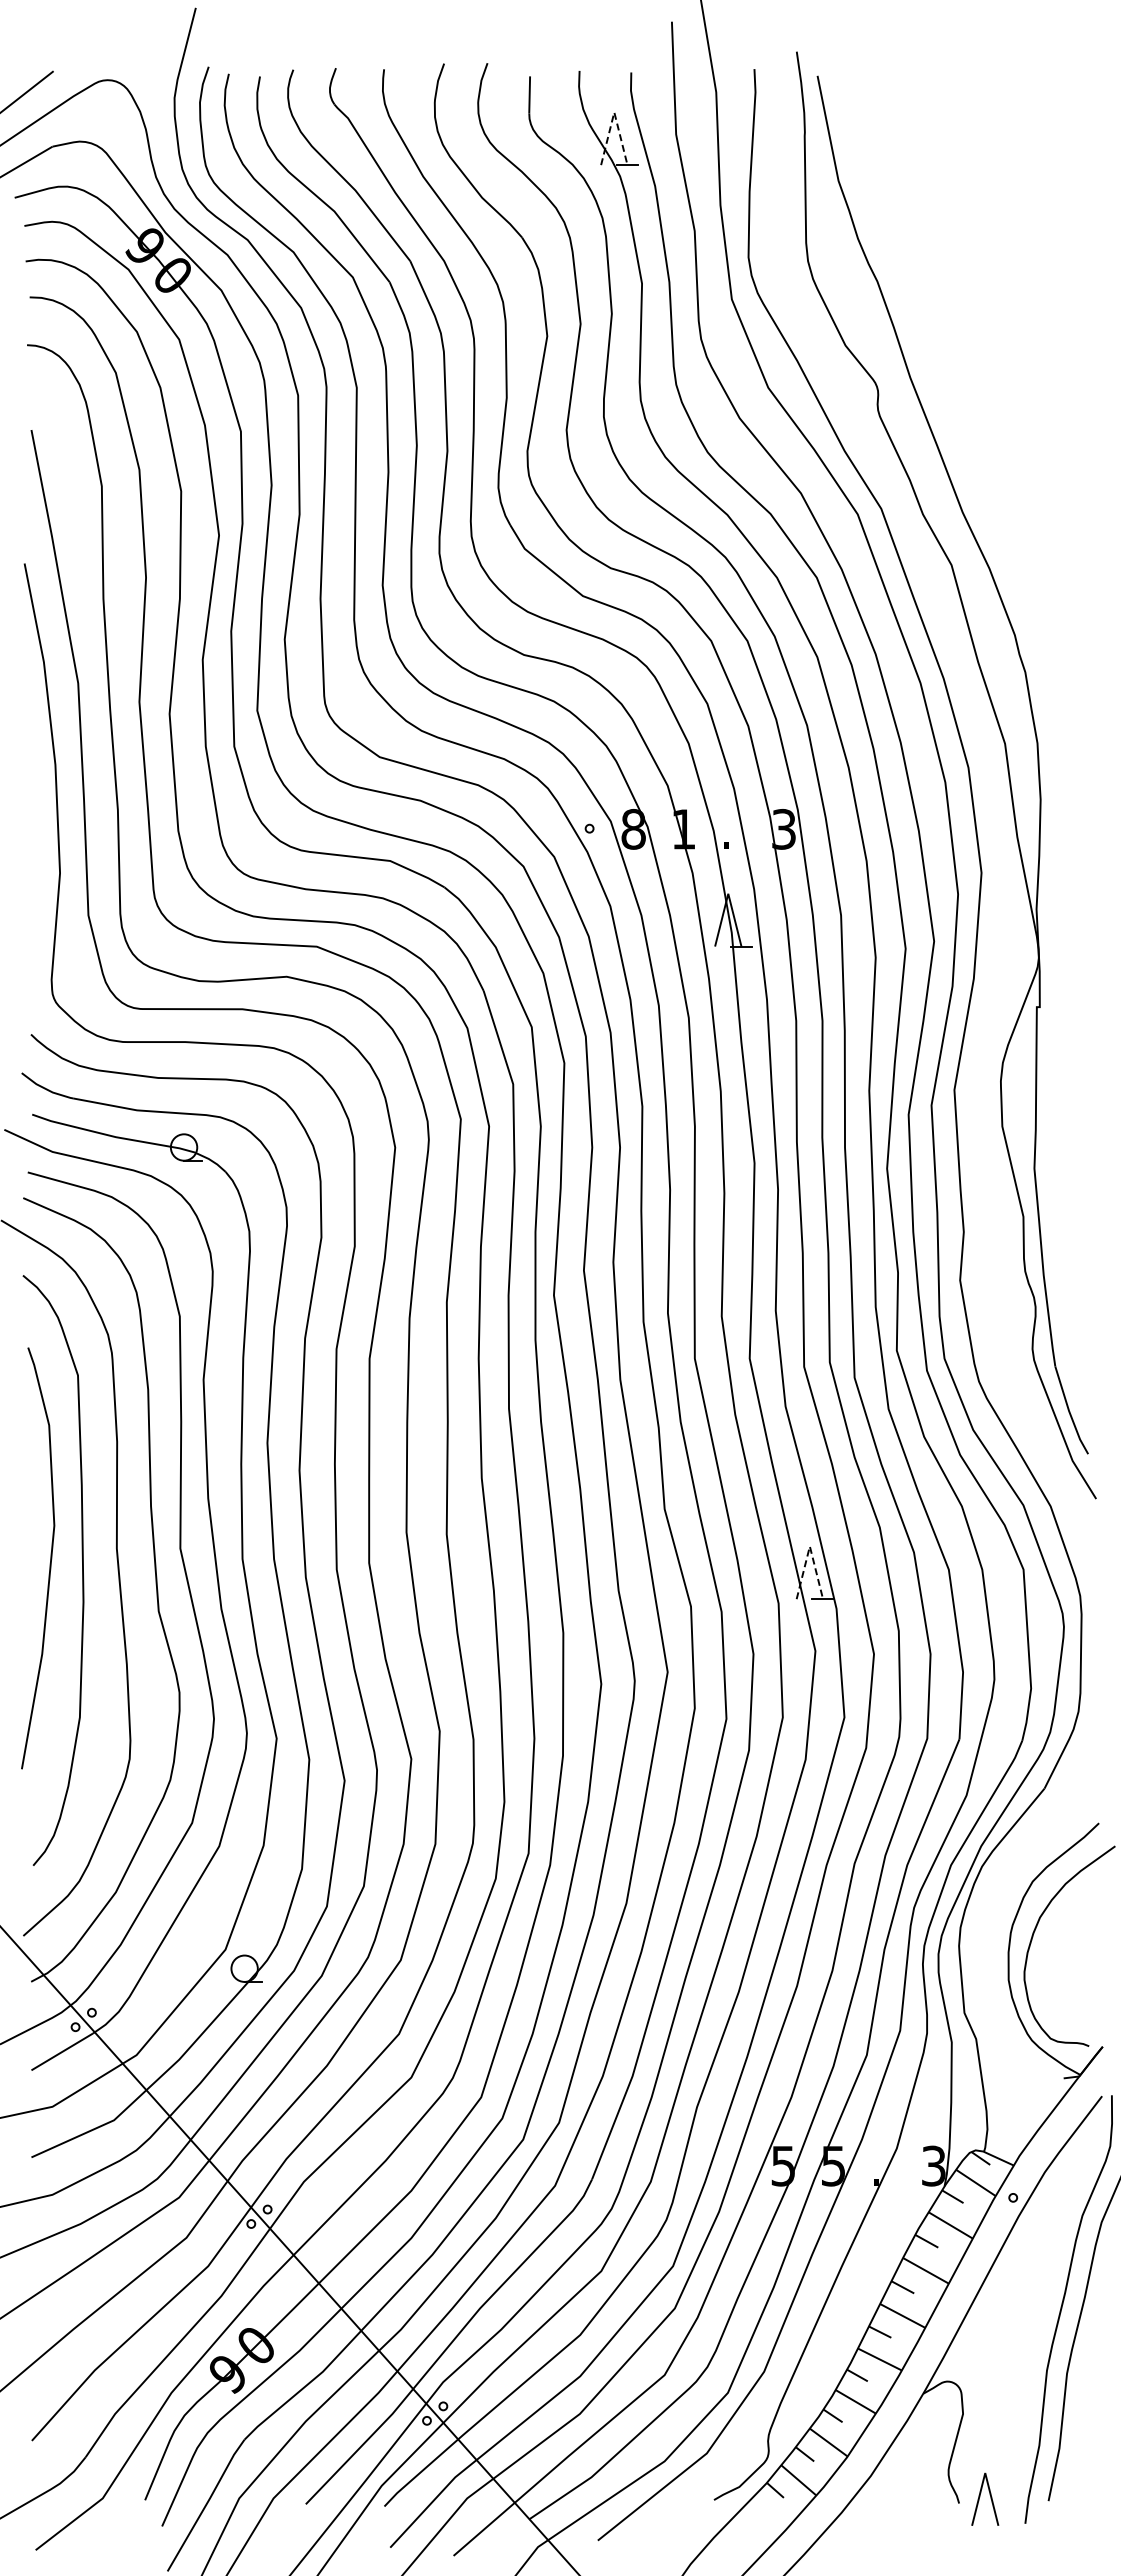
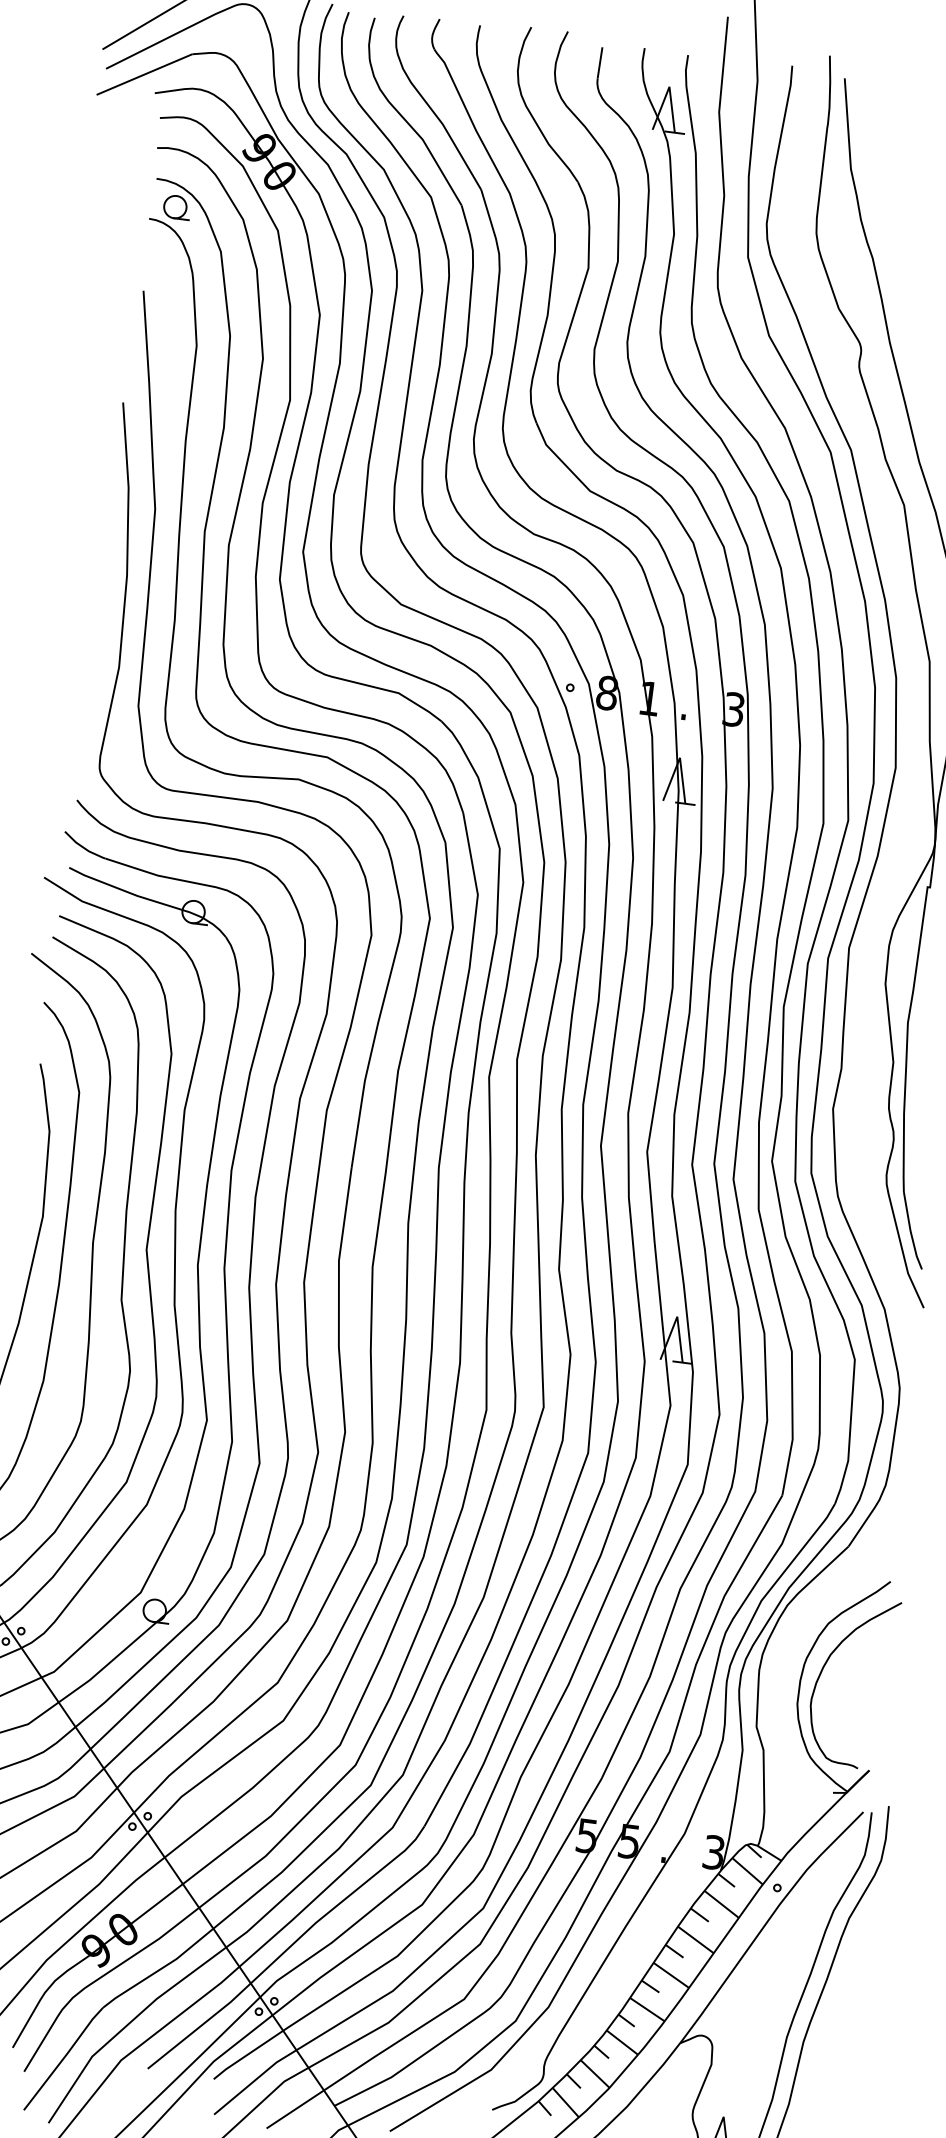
line: (614, 112) -> (669, 86), dashed -> solid
part: (57, 327) -> (176, 207), added
line: (809, 1546) -> (676, 1316), dashed -> solid

